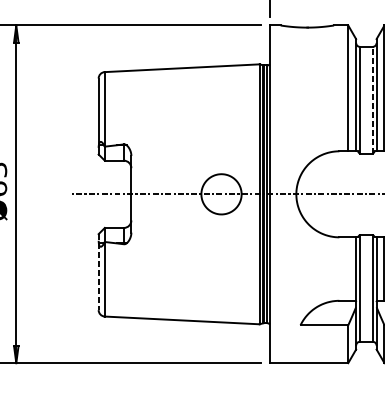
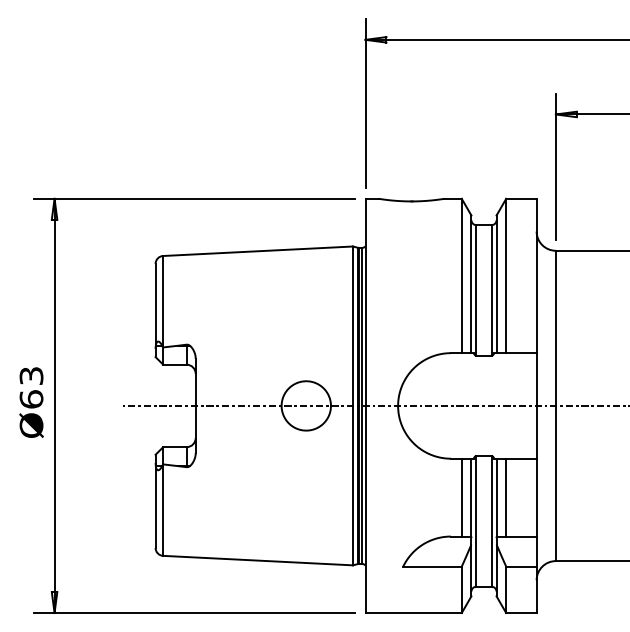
line: (372, 99) -> (491, 289), dashed -> solid
line: (348, 268) -> (461, 497), added
line: (98, 272) -> (155, 501), dashed -> solid

